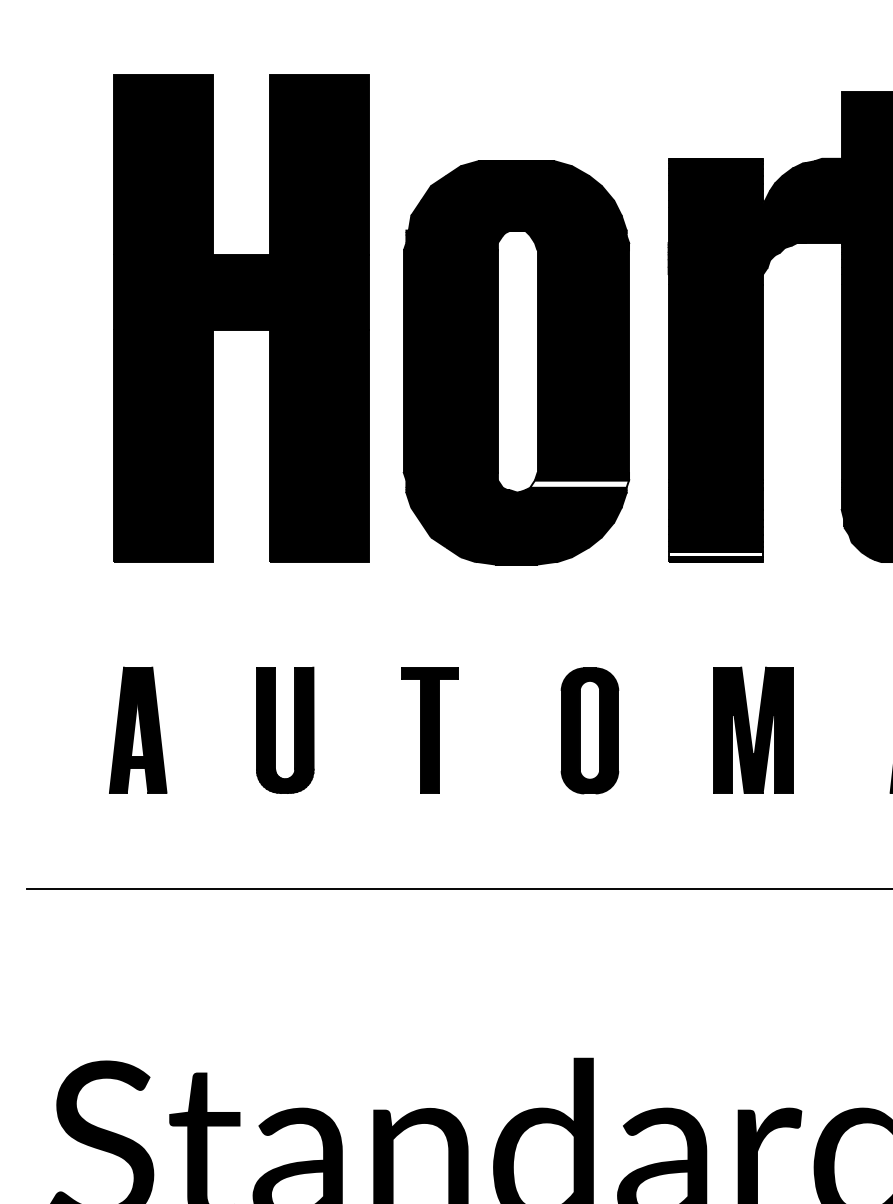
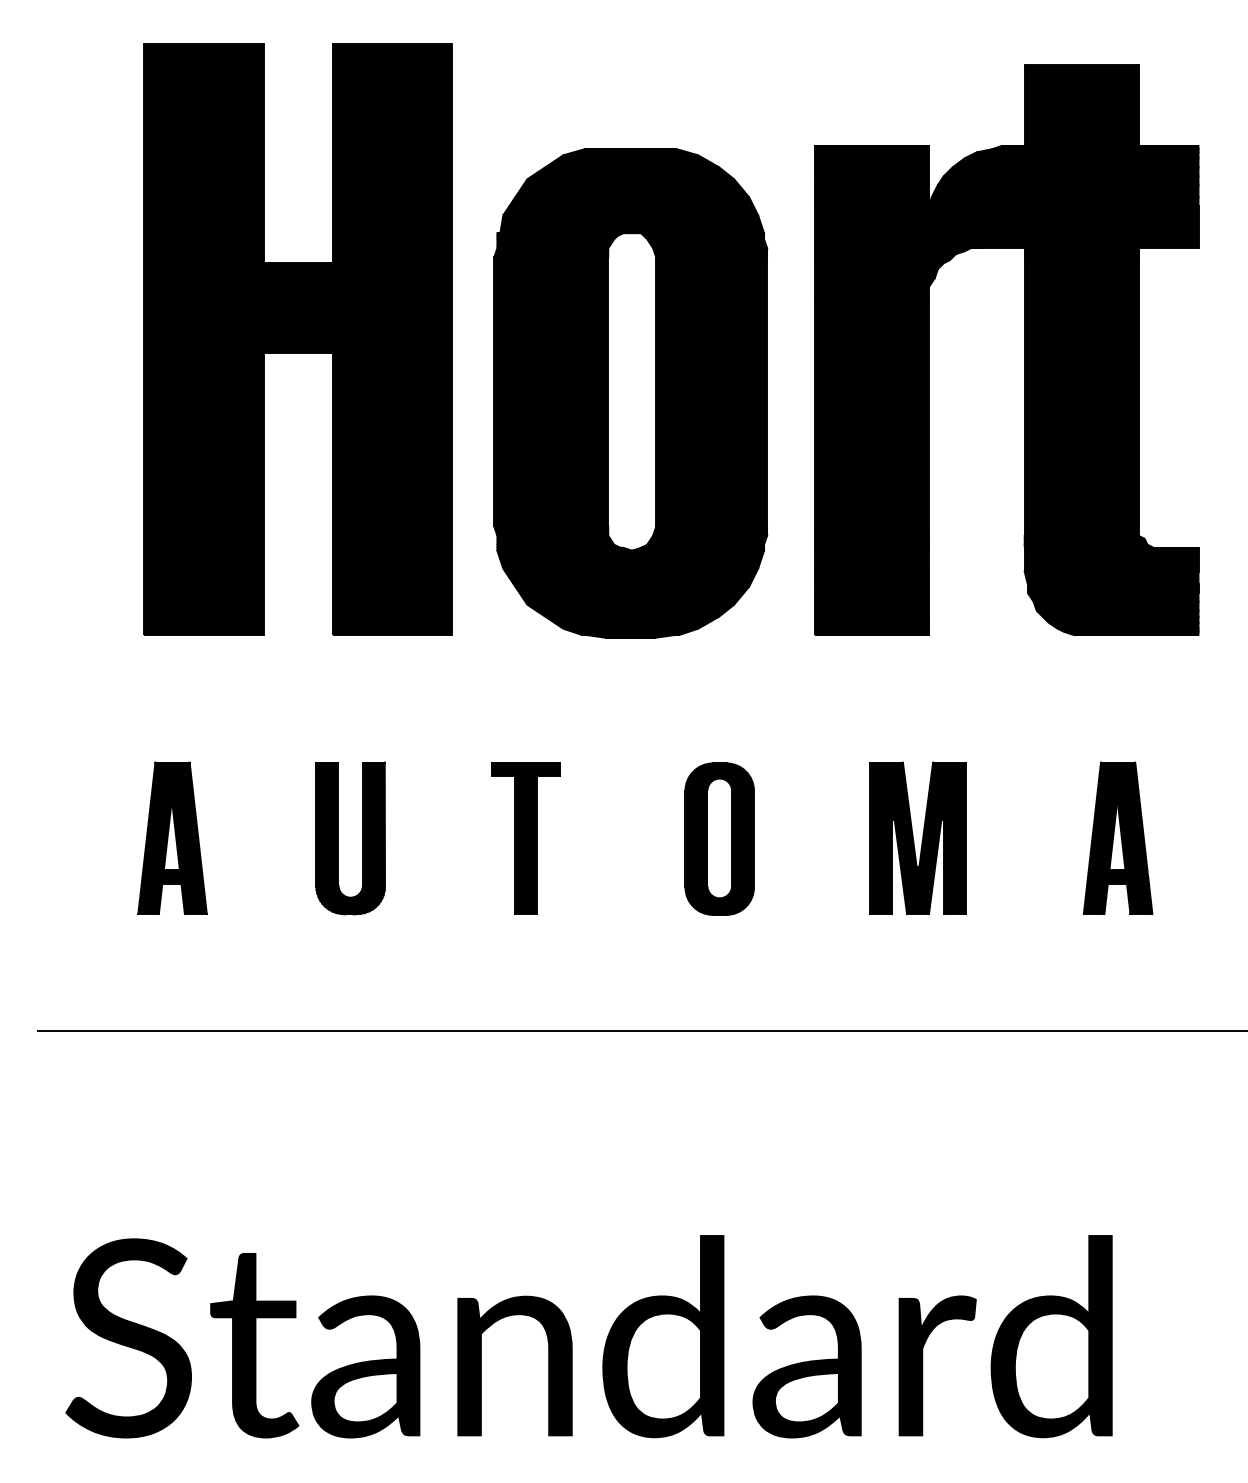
fill: (579, 483) -> (707, 539), added
fill: (715, 554) -> (871, 625), added

